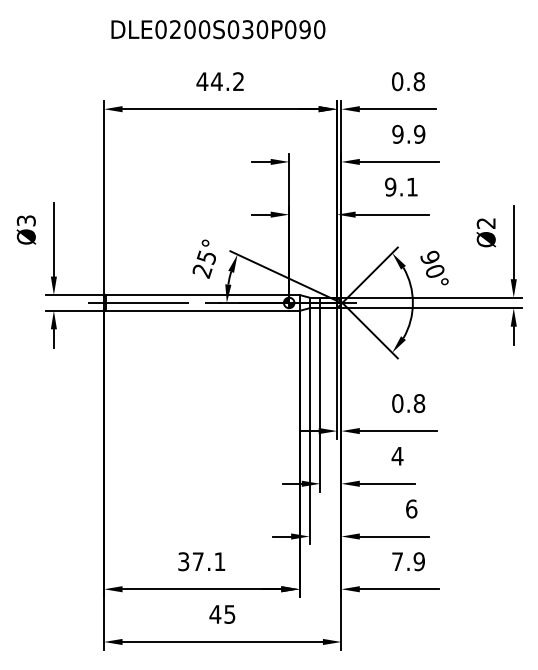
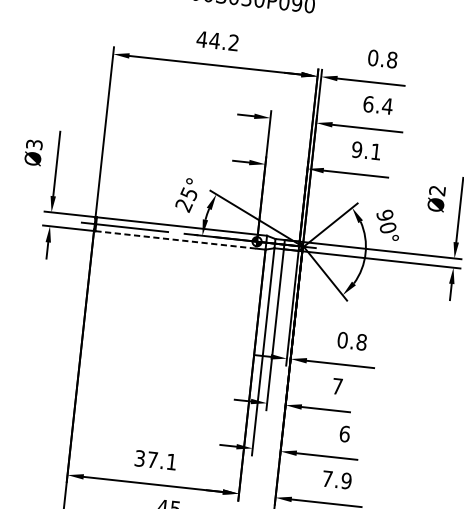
text: (408, 133) -> (377, 104), 9.9 -> 6.4
line: (197, 310) -> (175, 239), solid -> dashed
text: (397, 456) -> (337, 386), 4 -> 7

